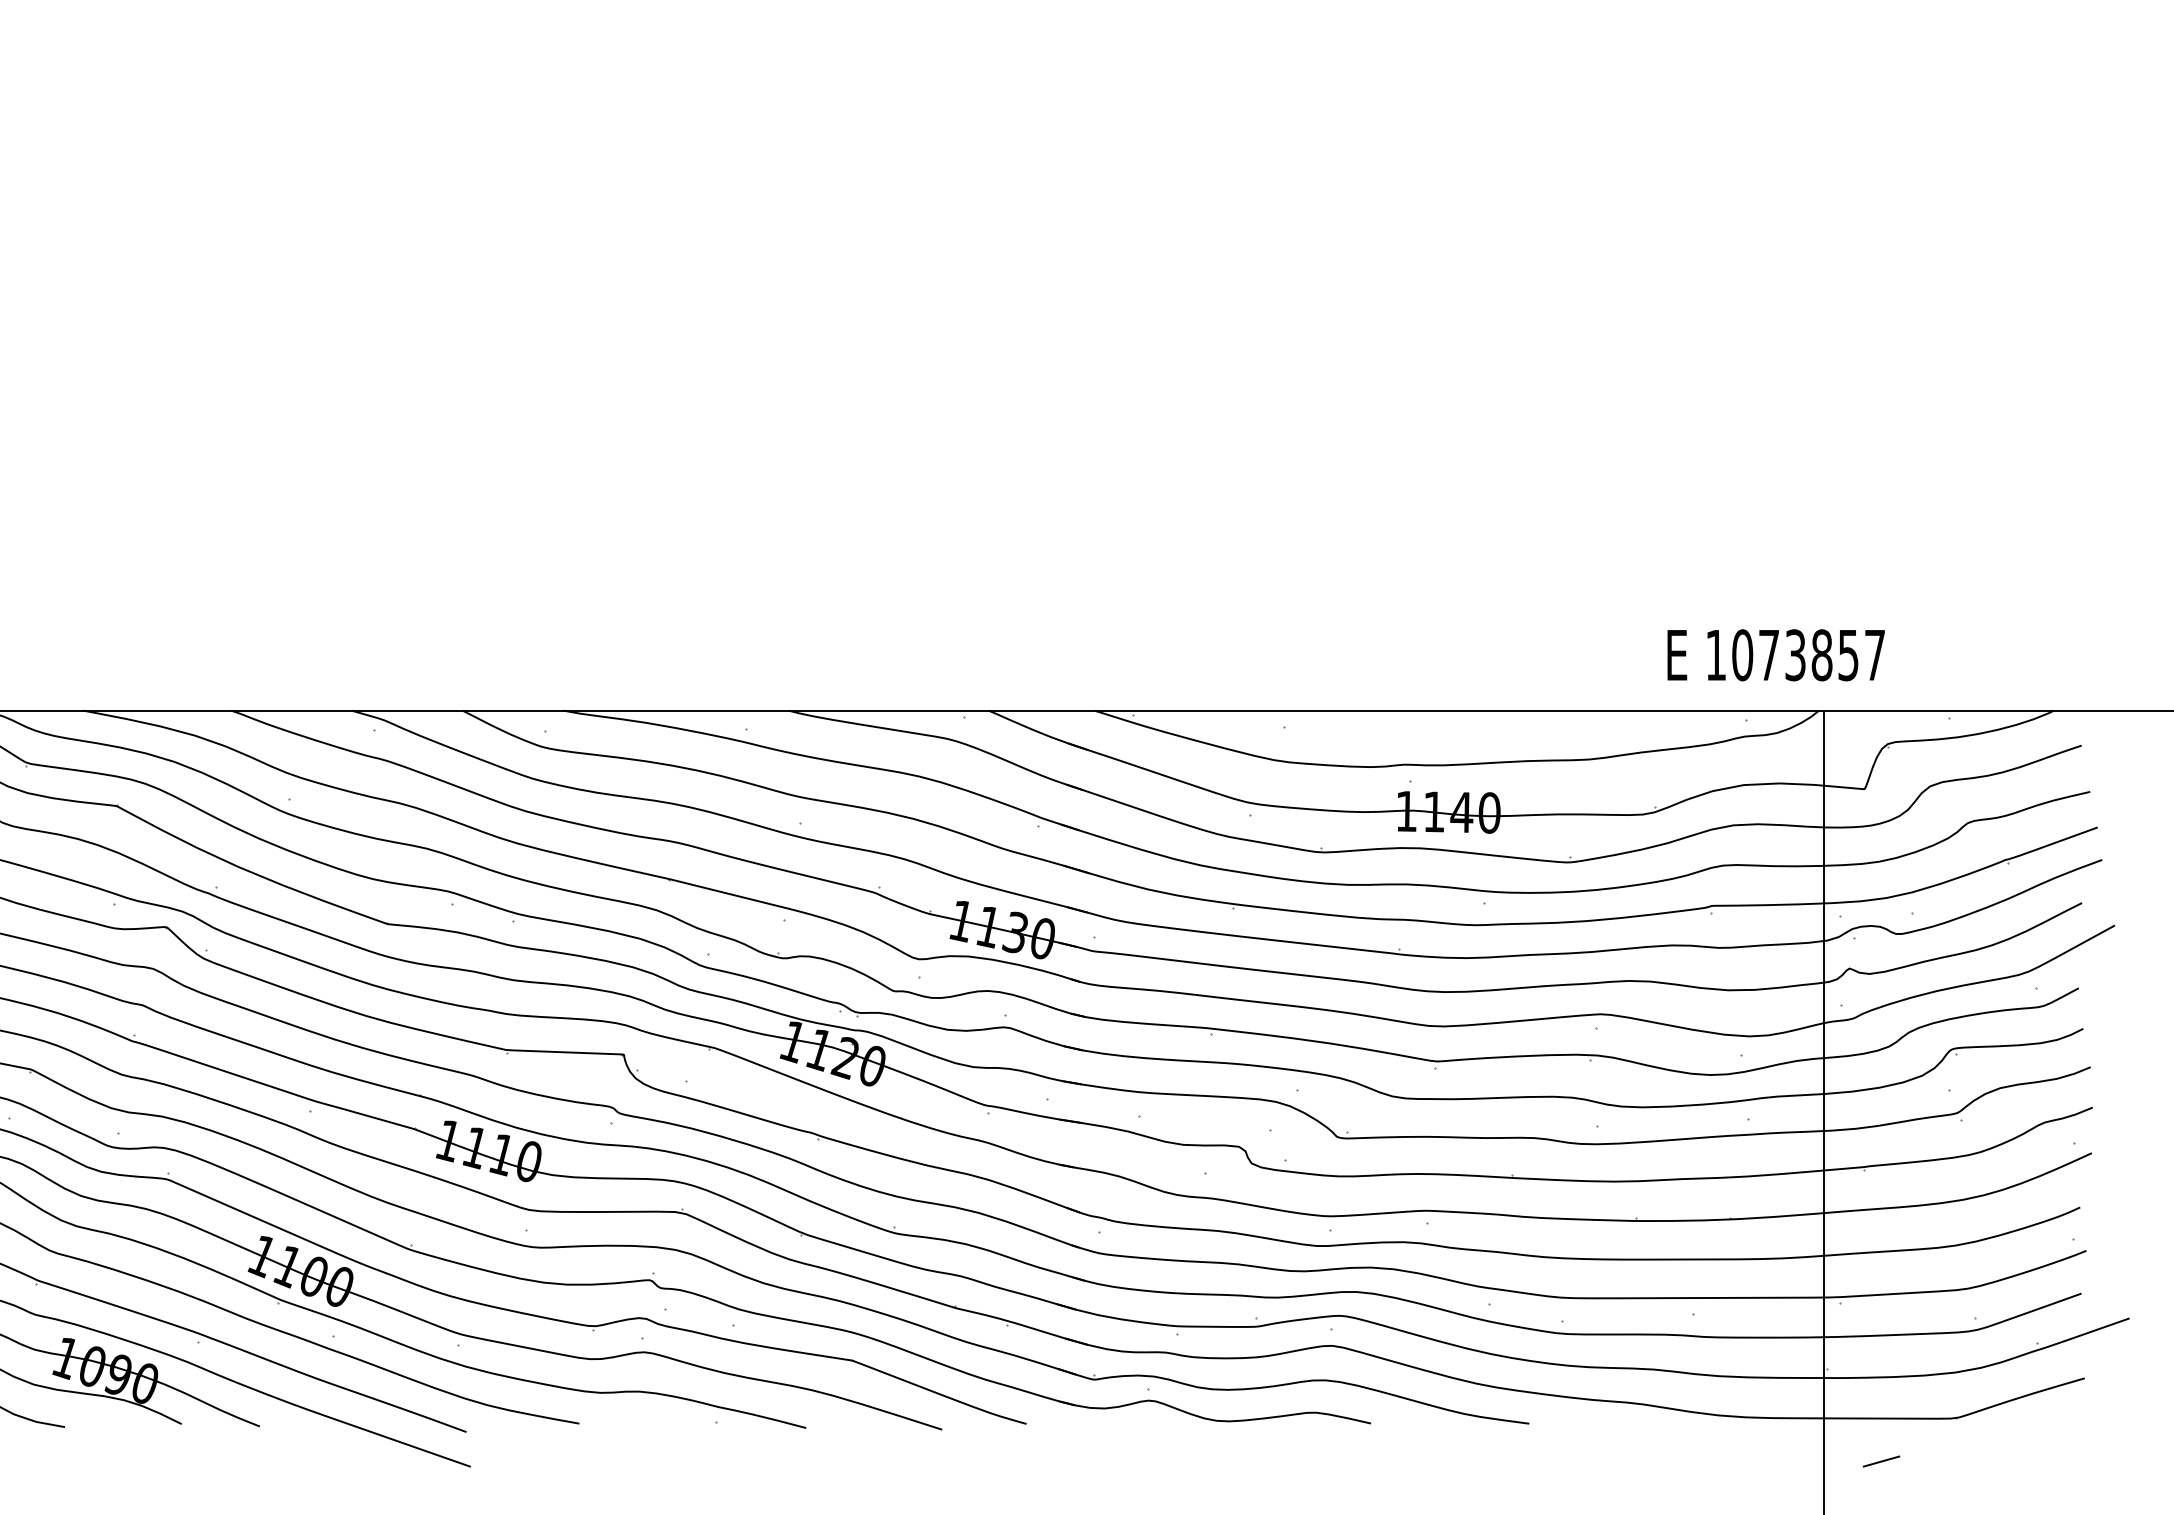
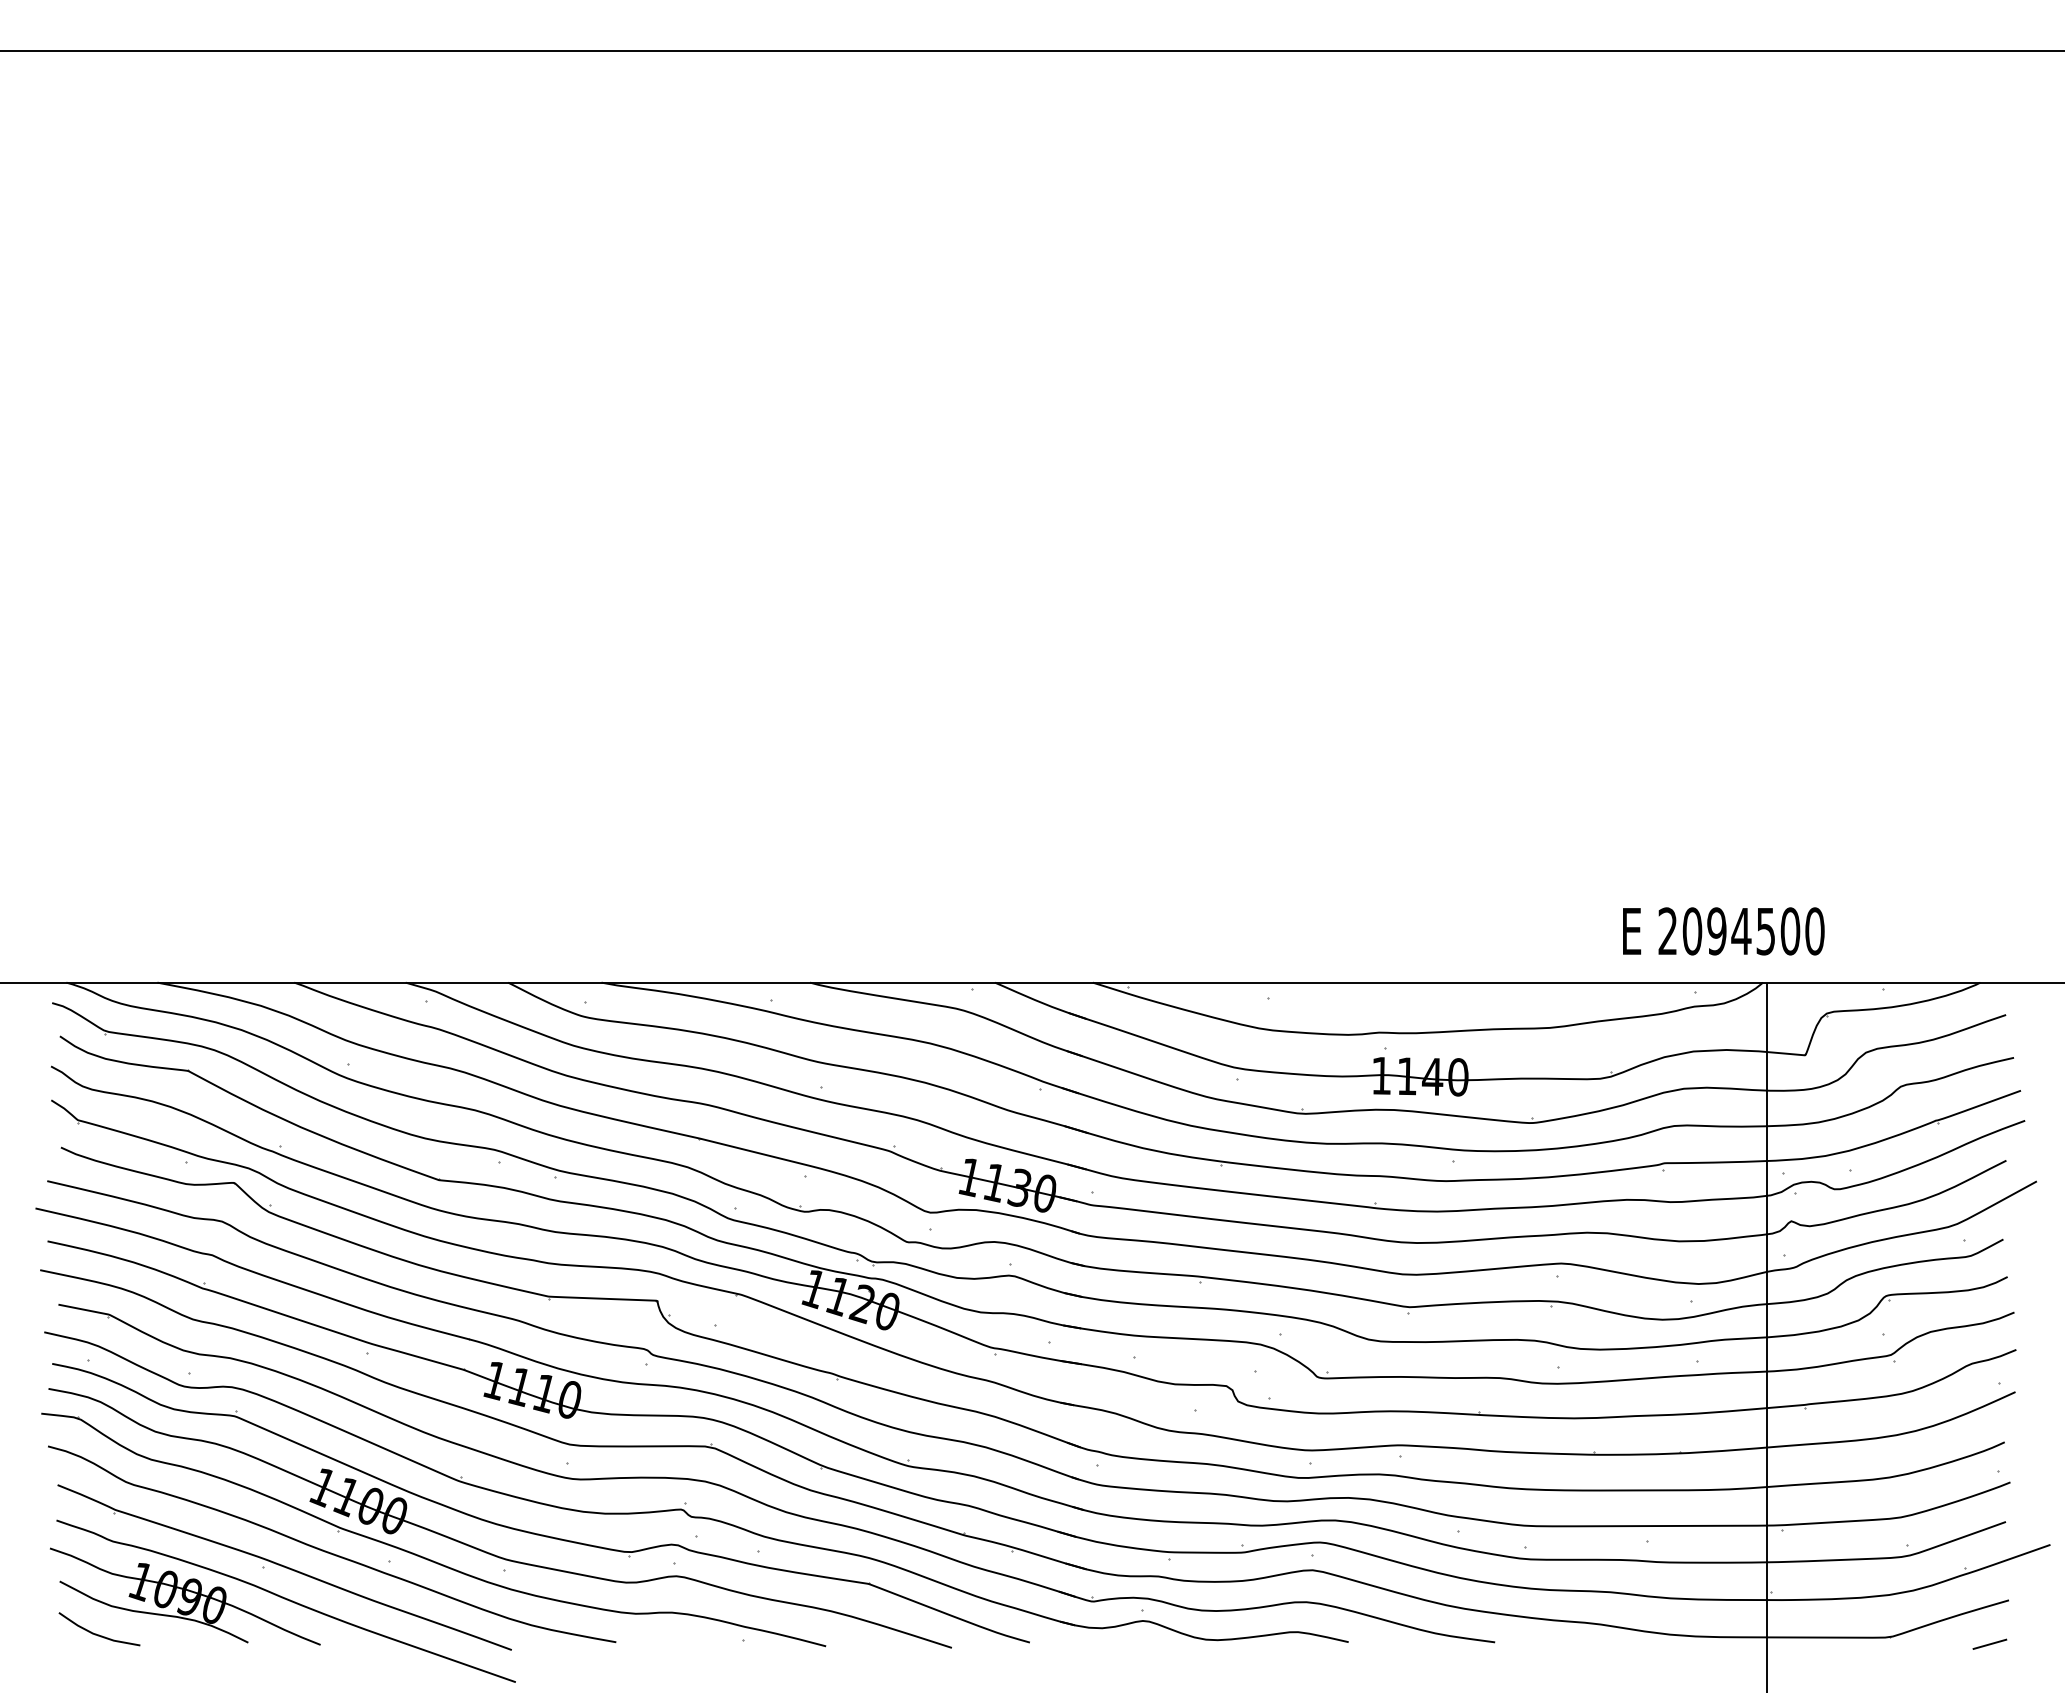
text: (1795, 655) -> (1741, 931), 1073857 -> 2094500
line: (1881, 1460) -> (1989, 1643), moved

